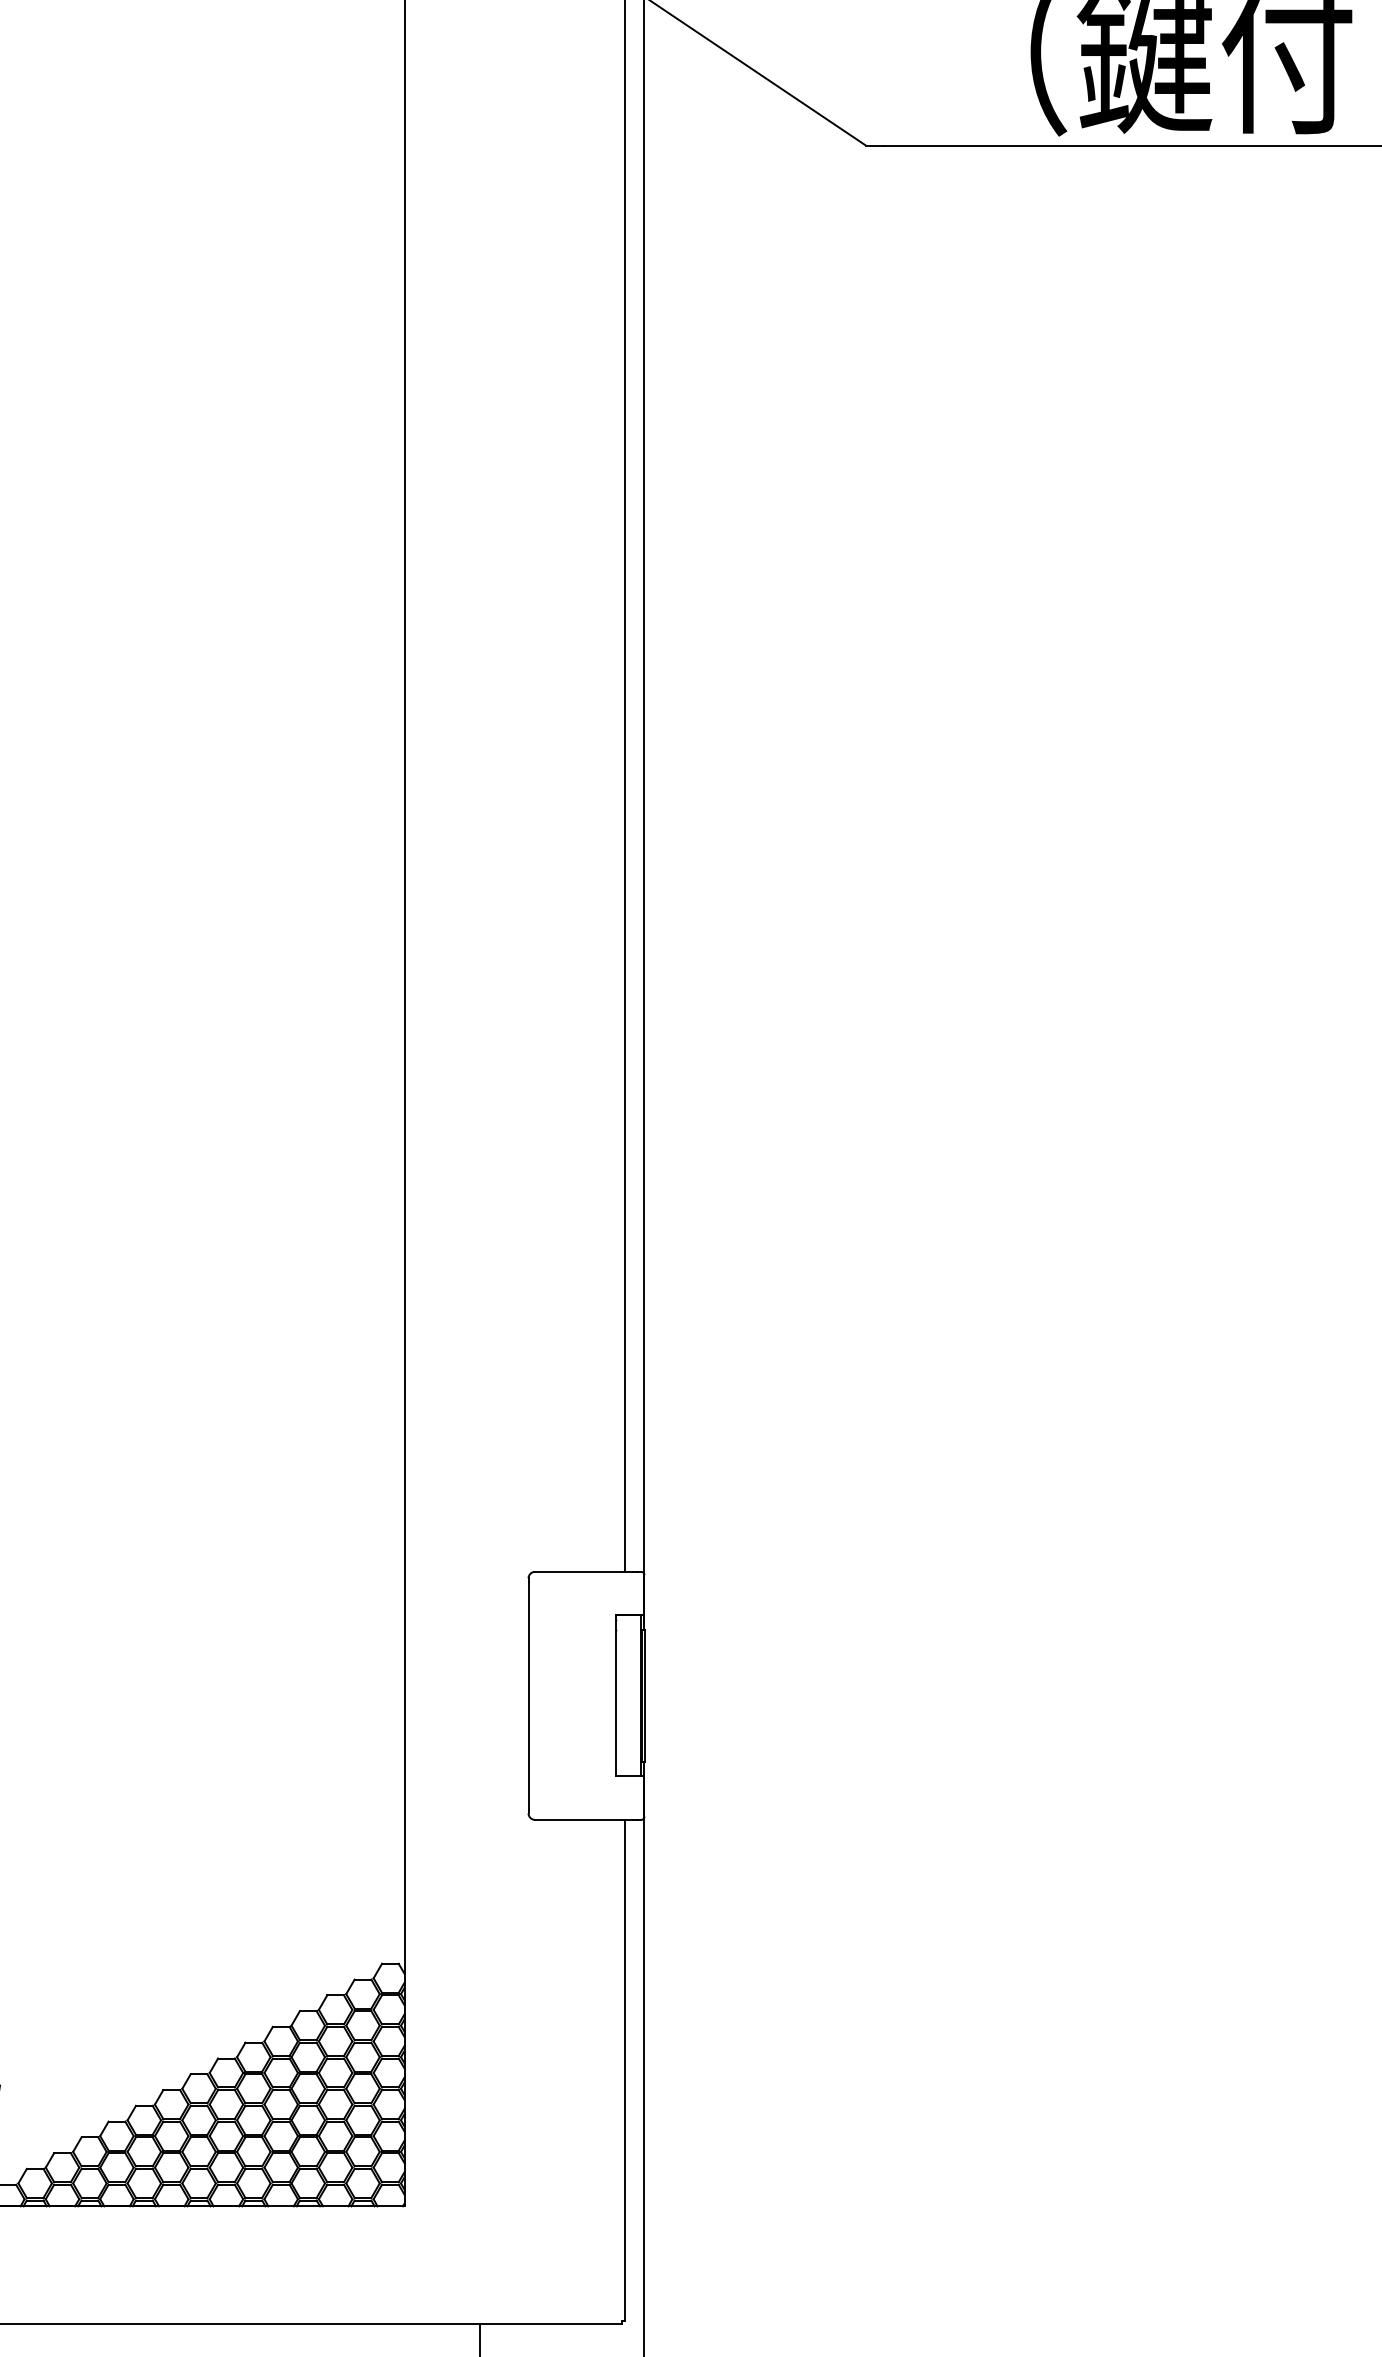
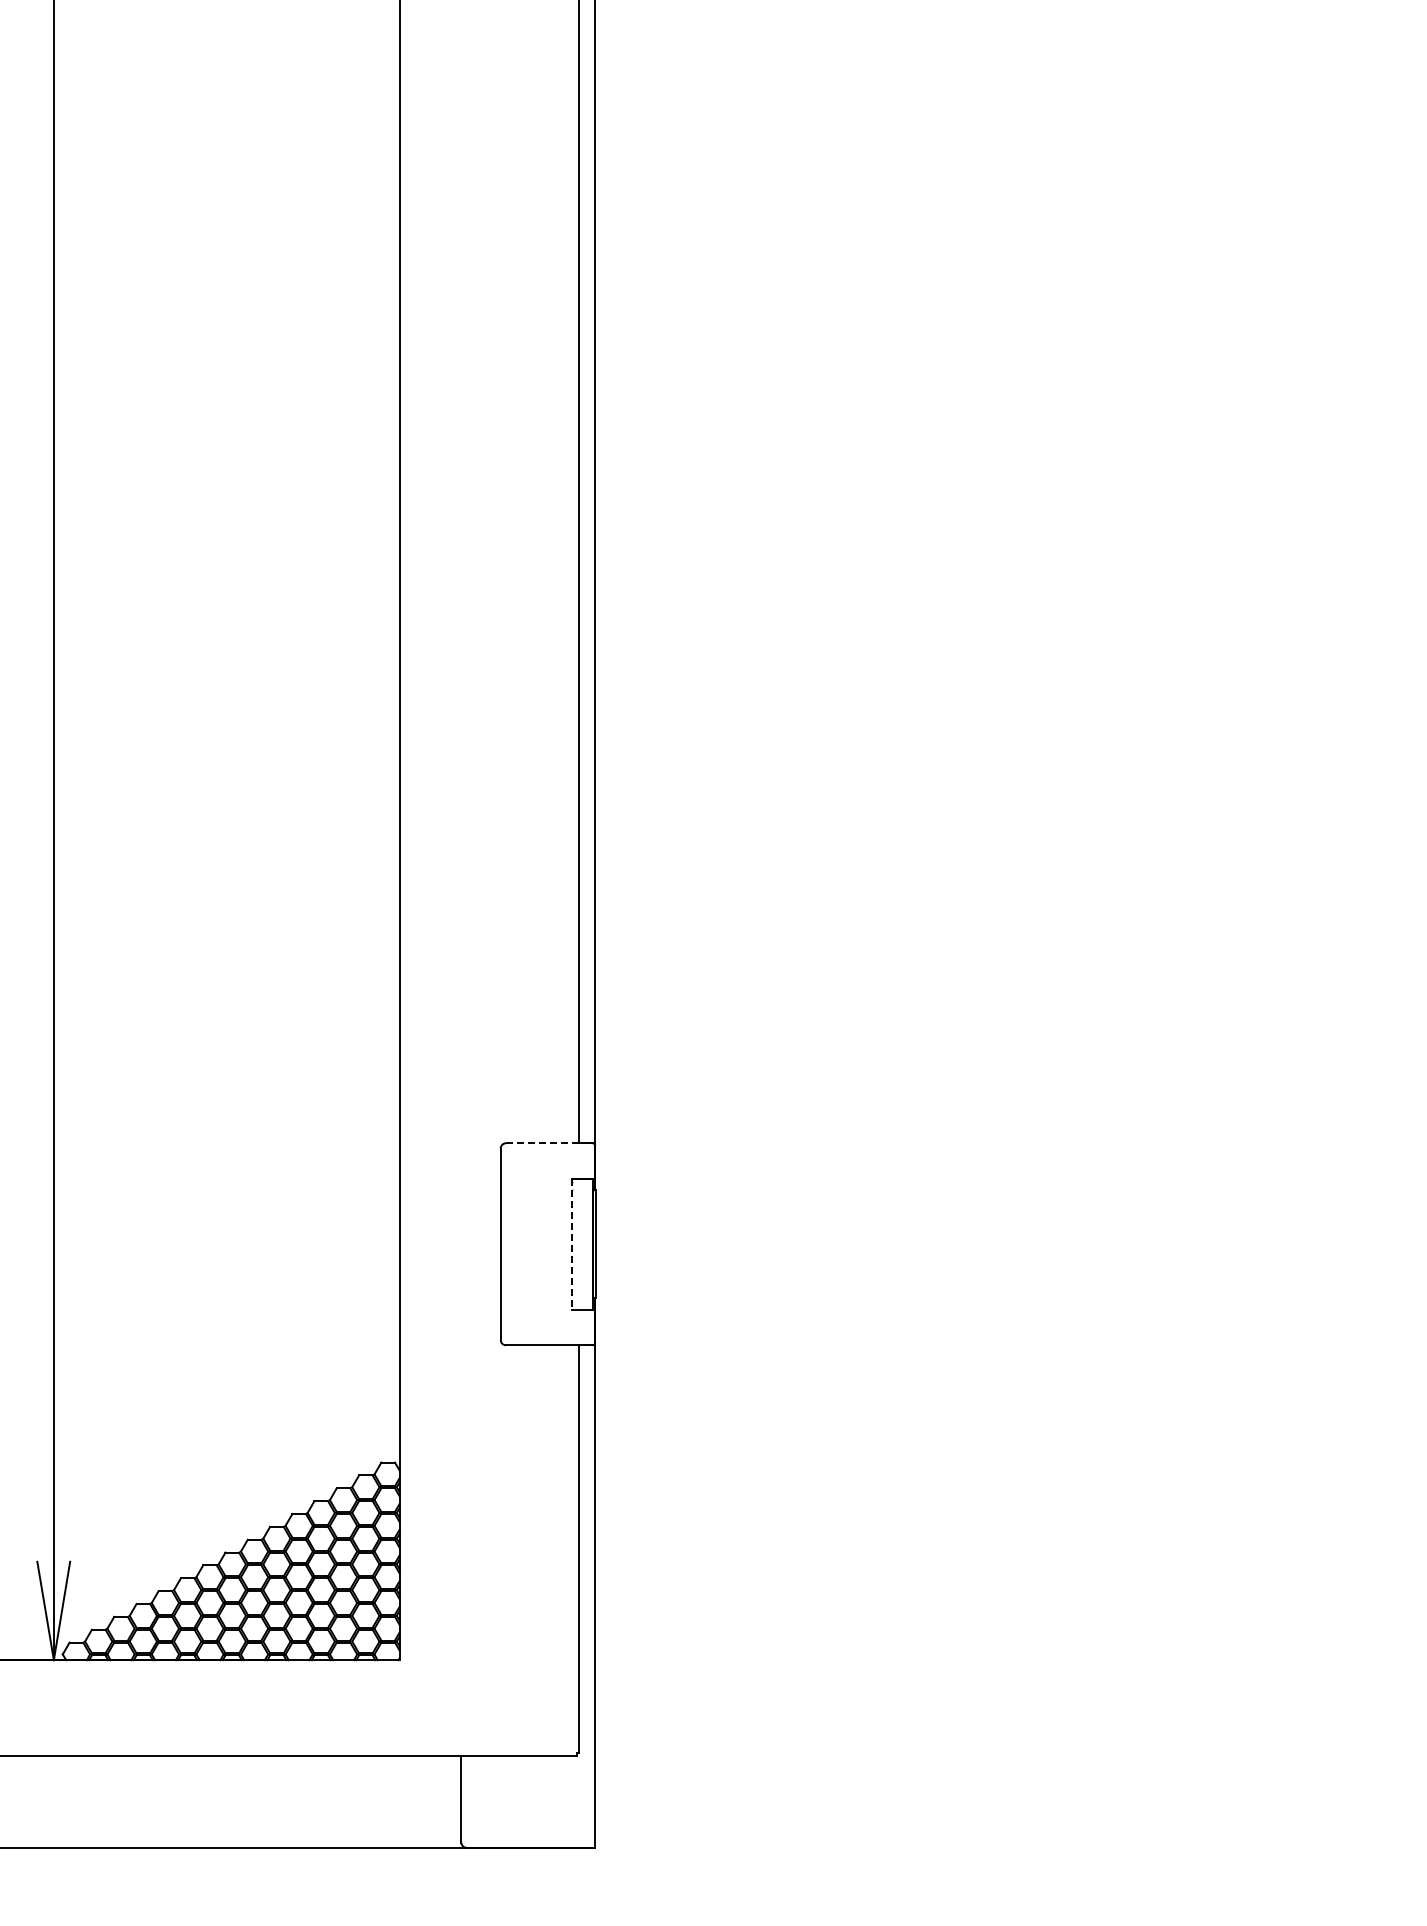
line: (578, 1572) -> (541, 1143), solid -> dashed
line: (615, 1696) -> (571, 1244), solid -> dashed

